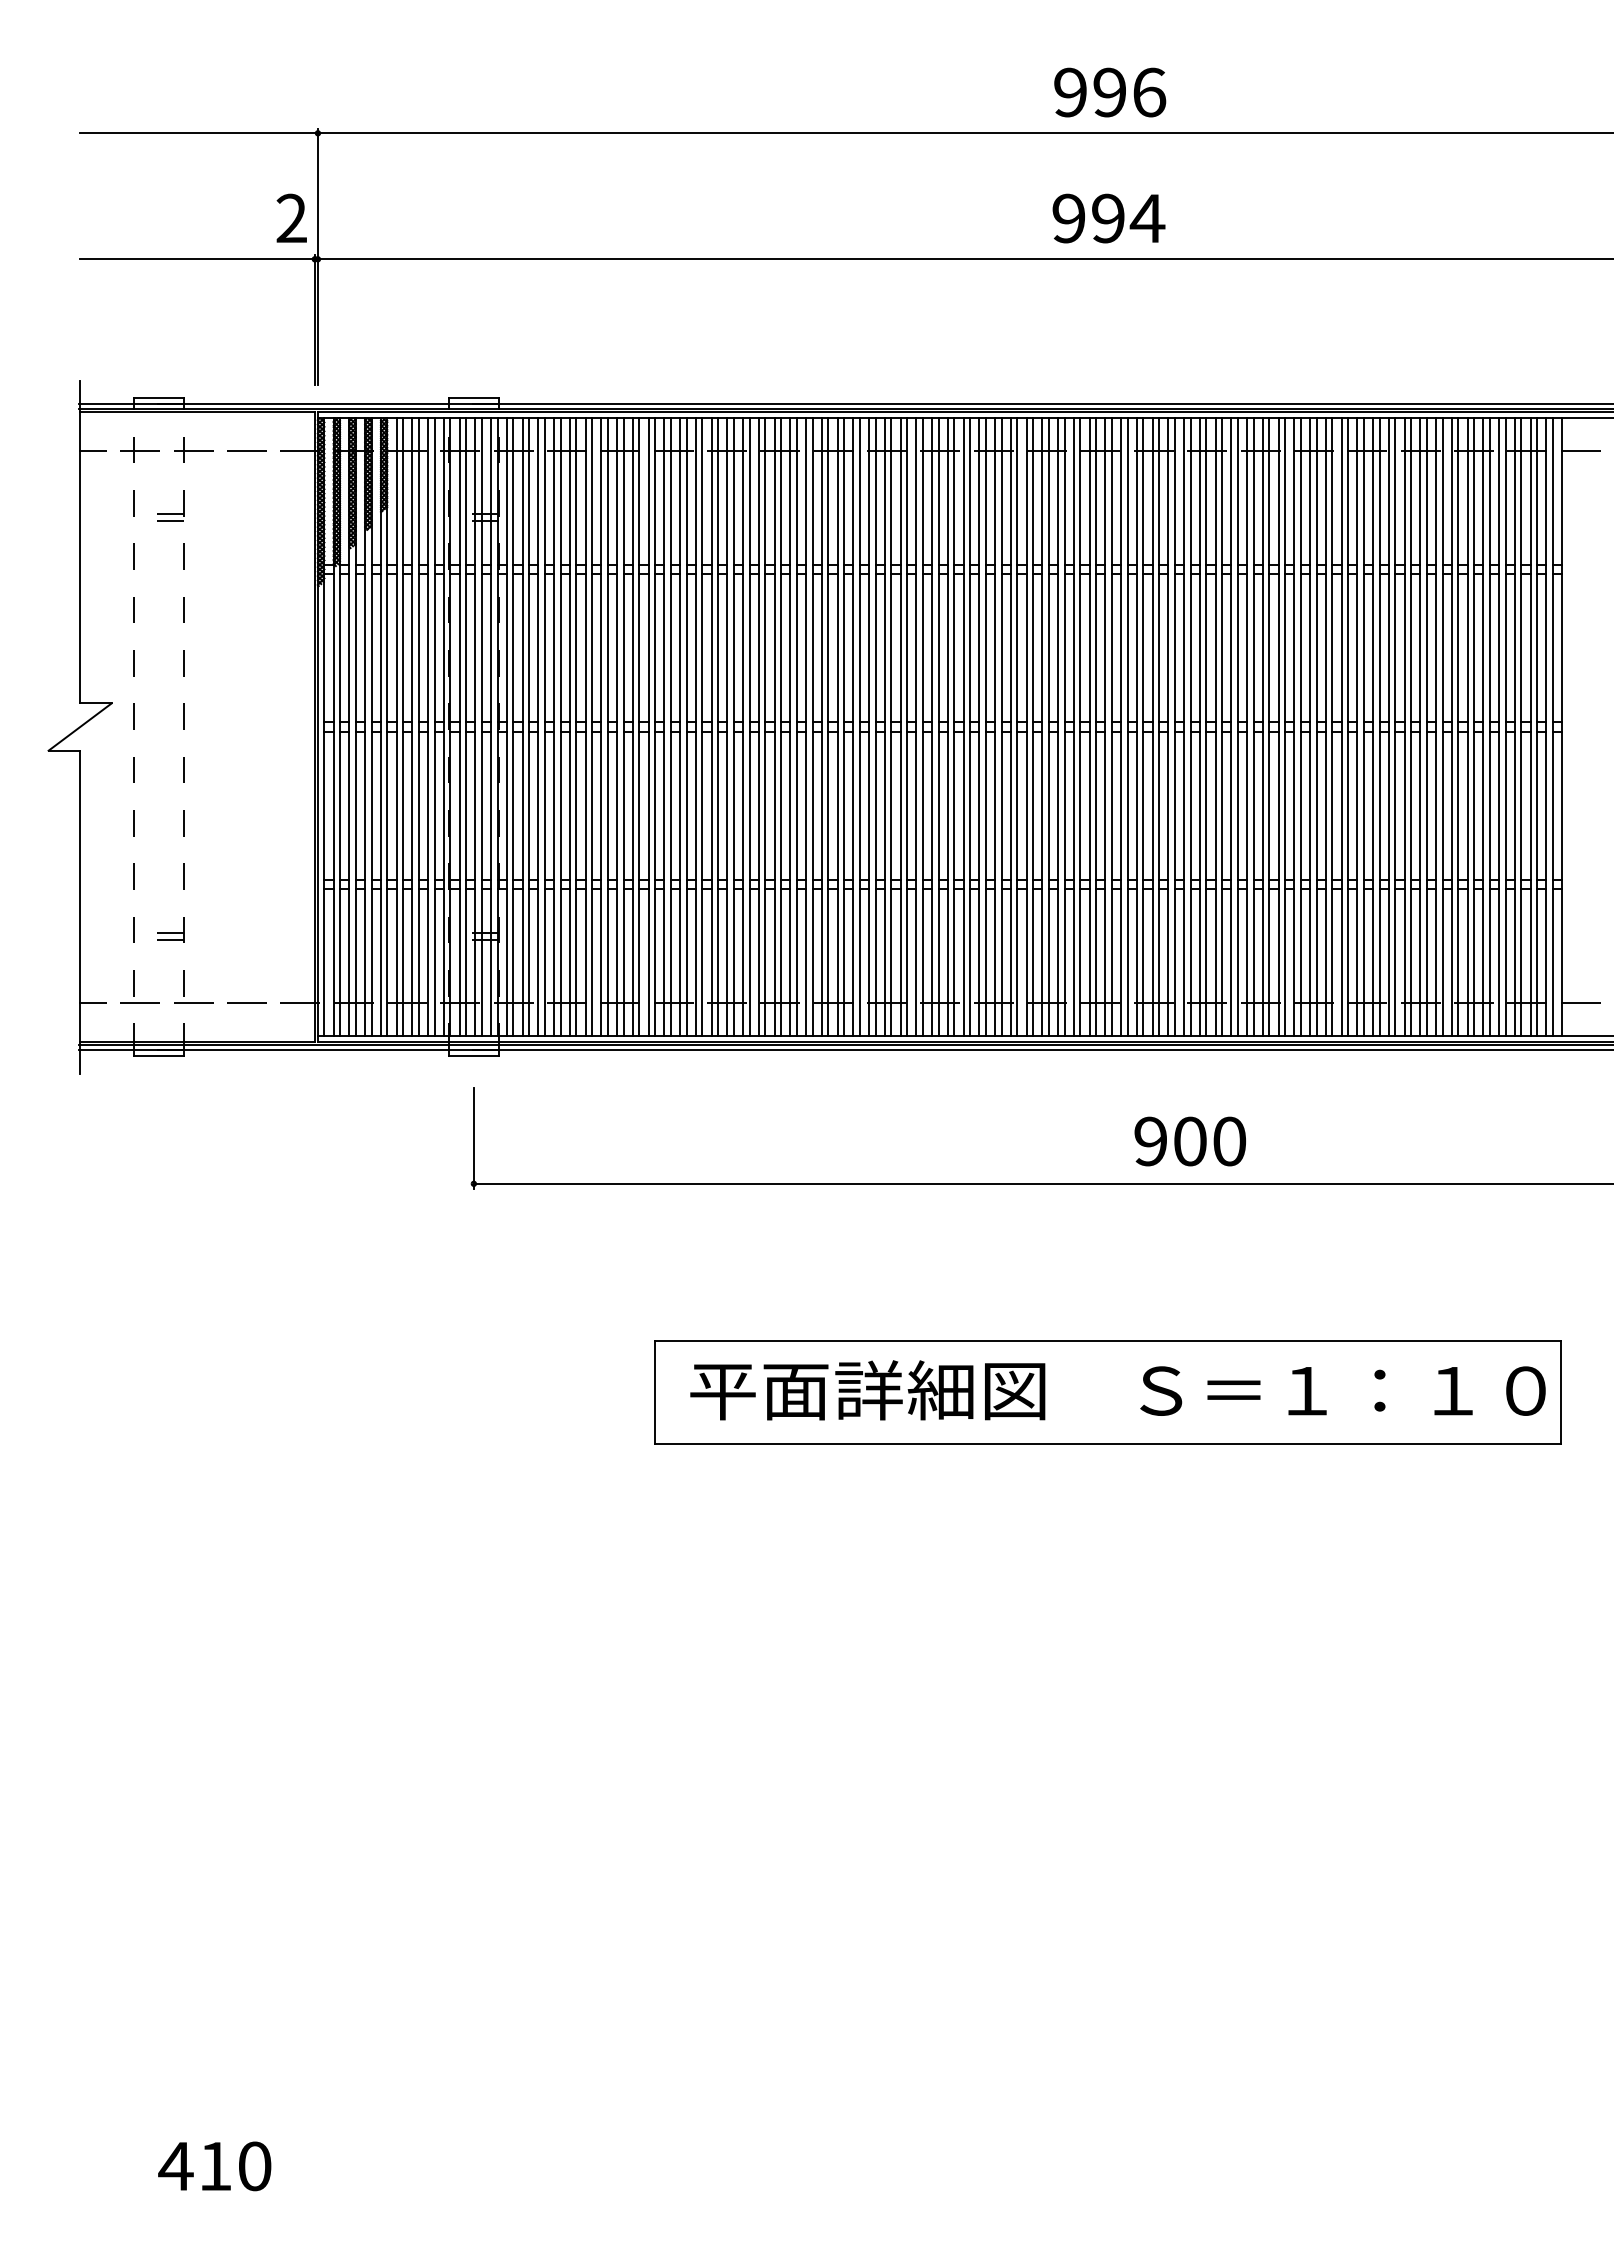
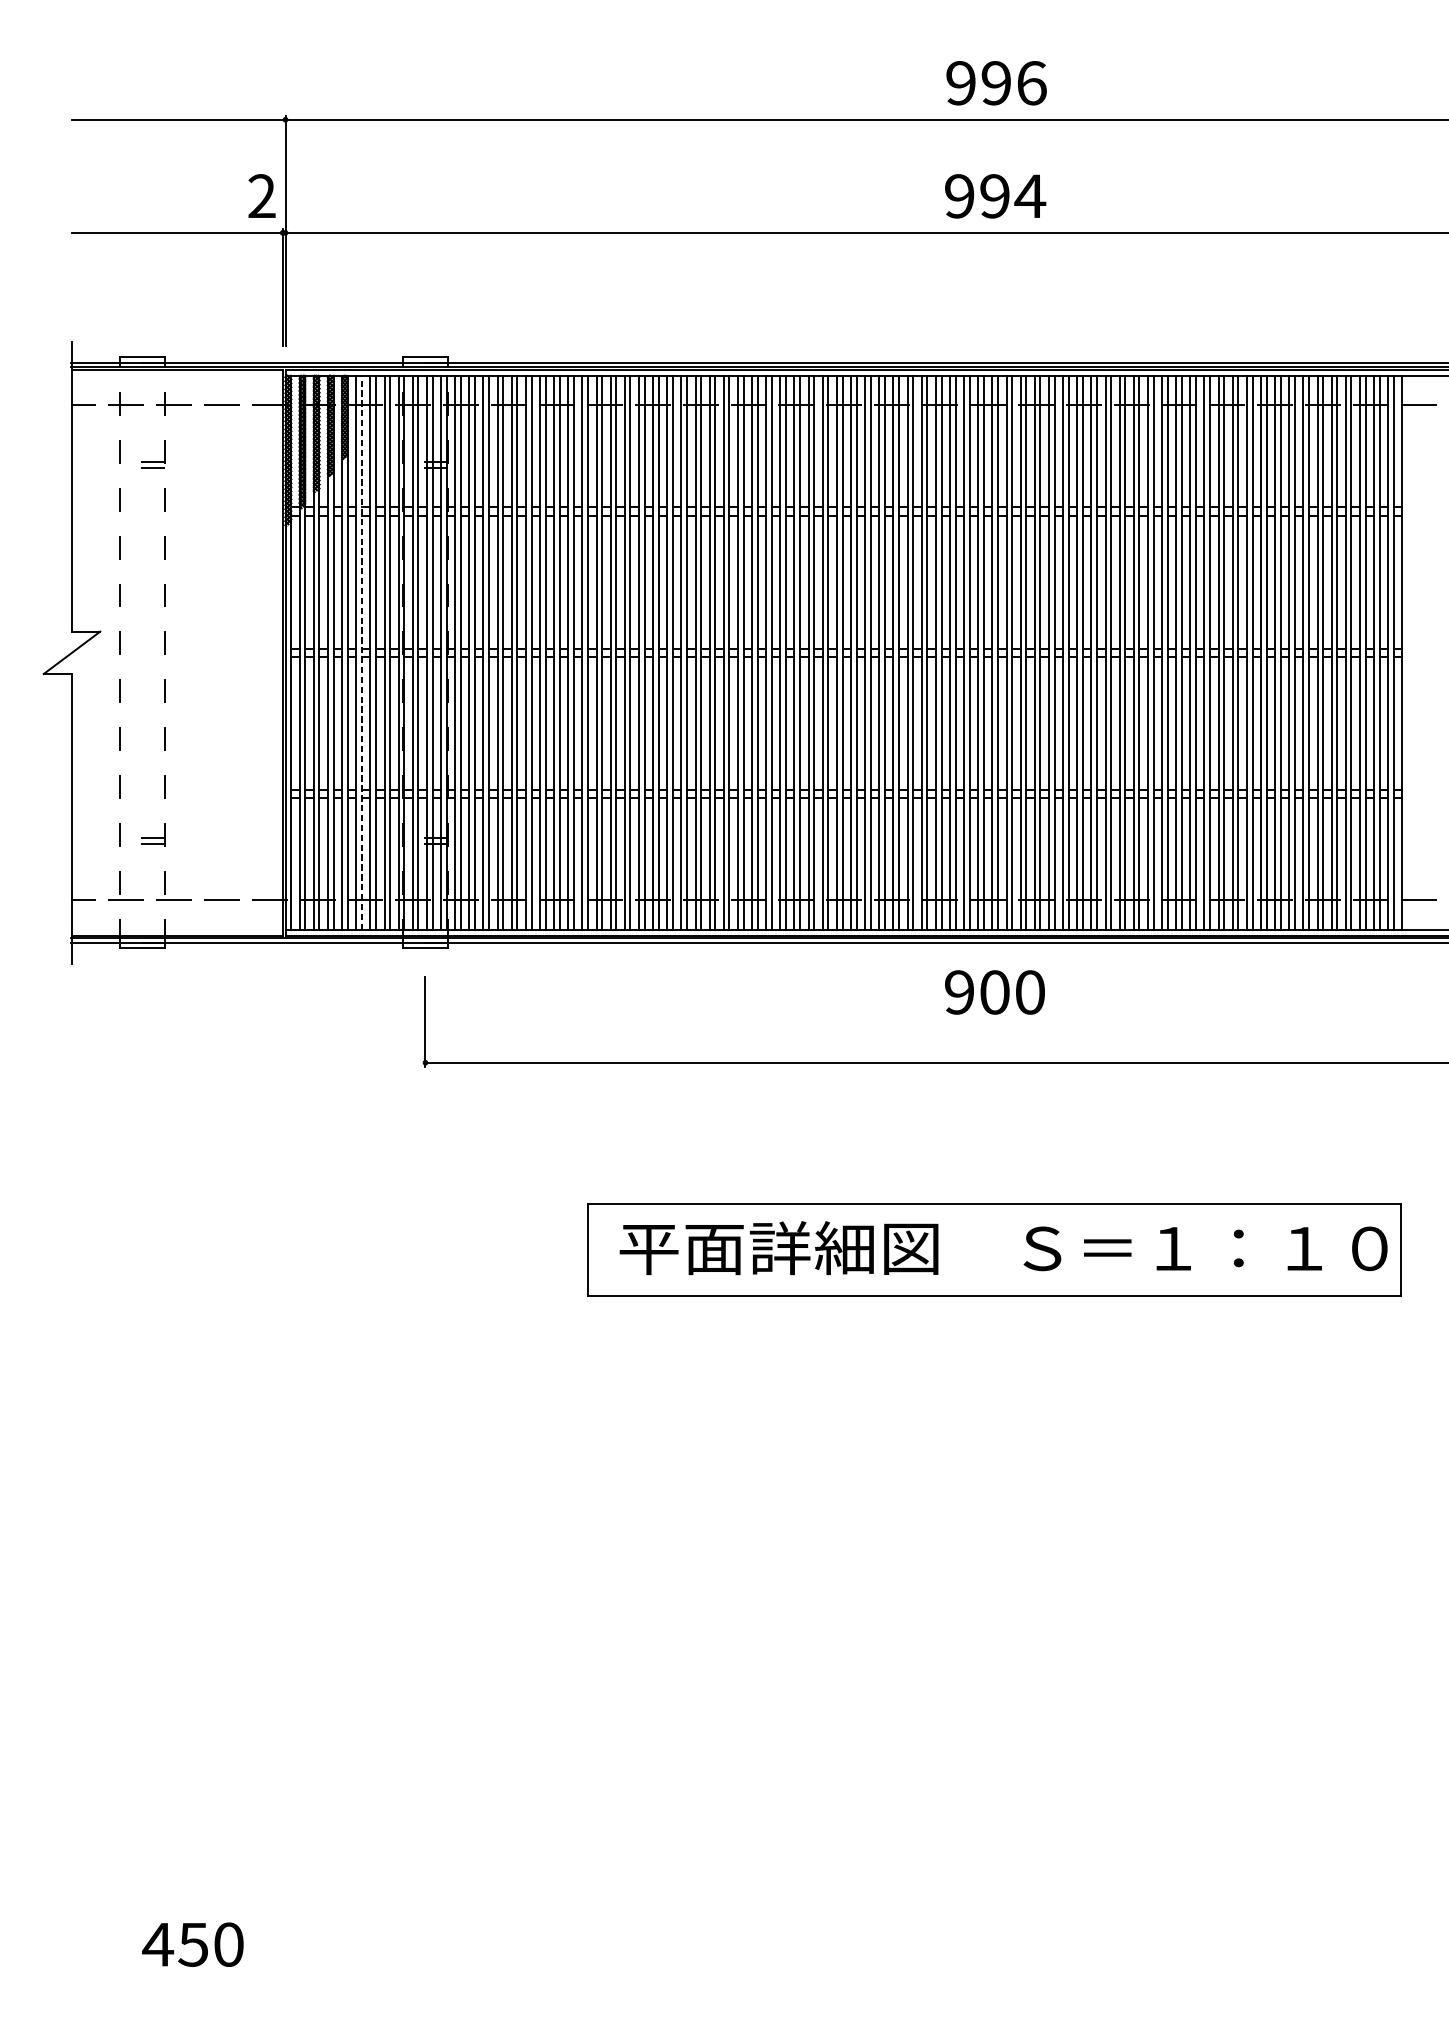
line: (403, 727) -> (362, 653), solid -> dashed
text: (1189, 1141) -> (994, 992), moved
text: (214, 2166) -> (192, 1944), 410 -> 450

